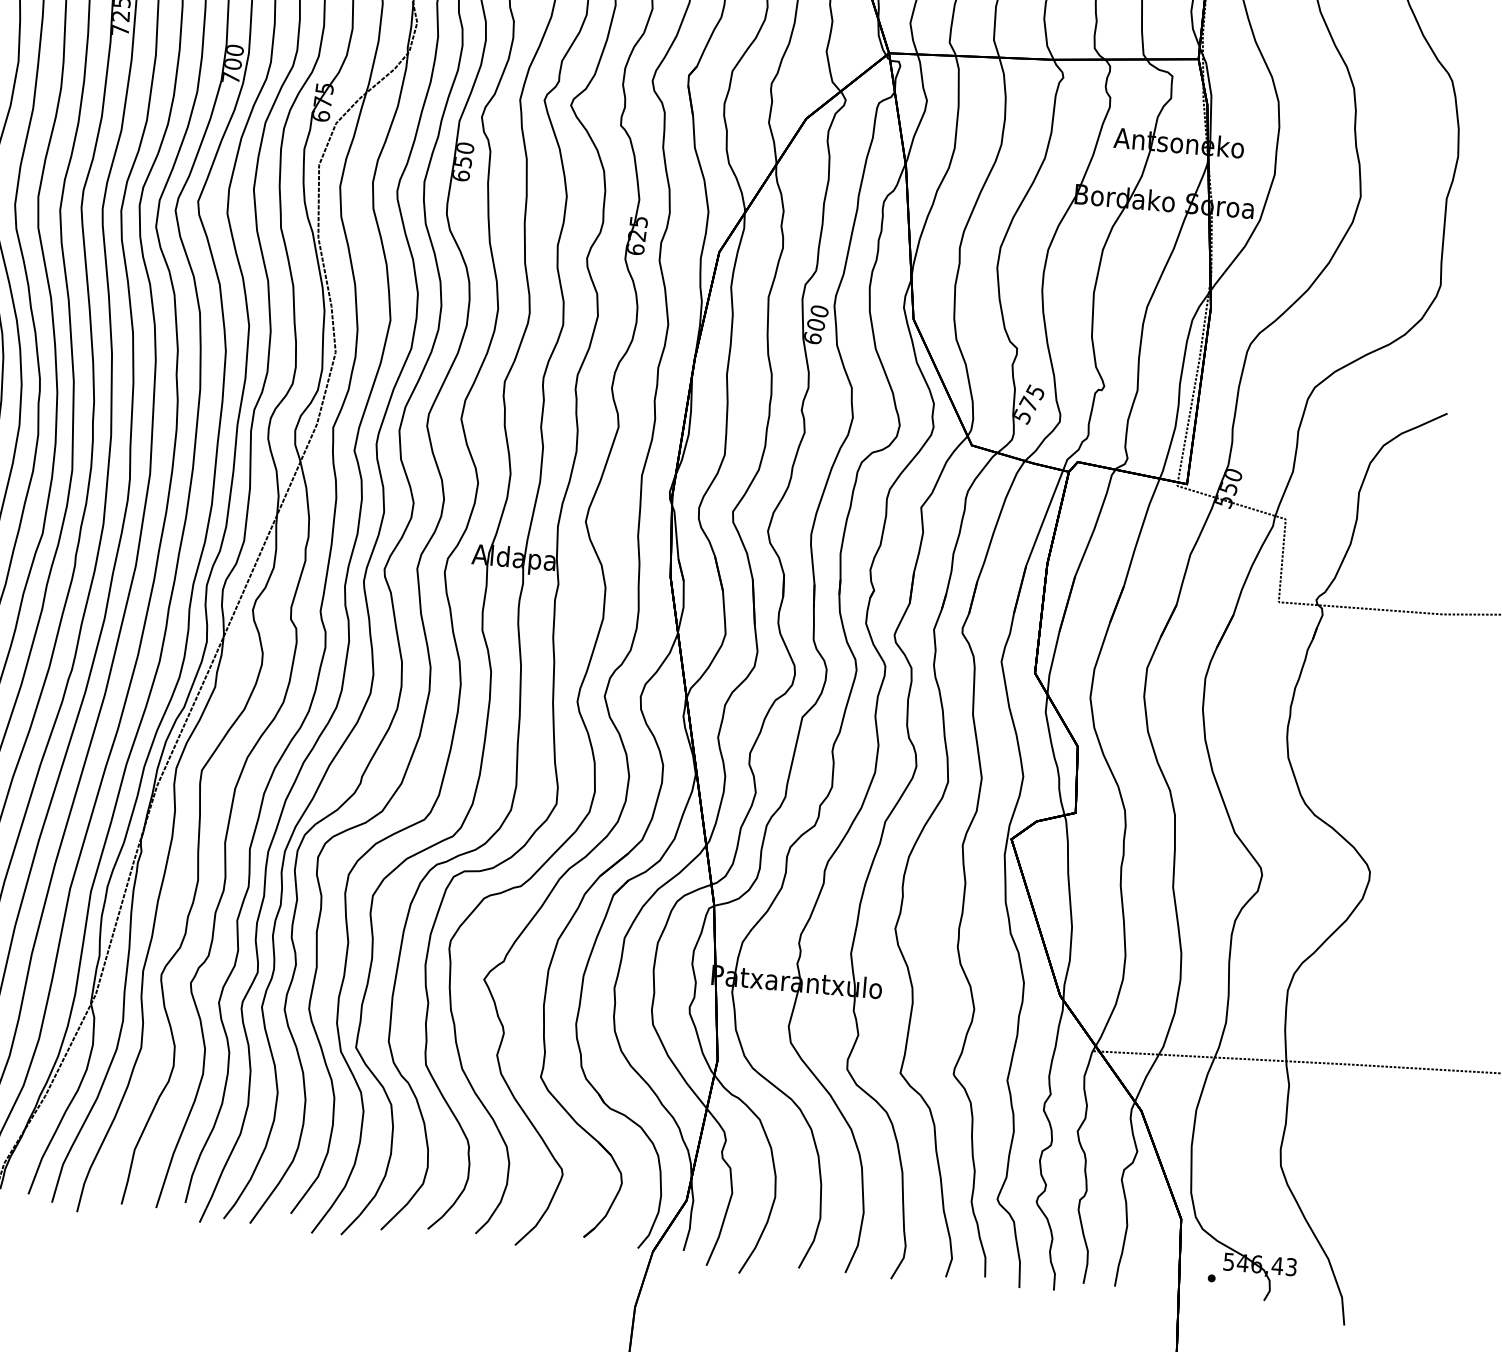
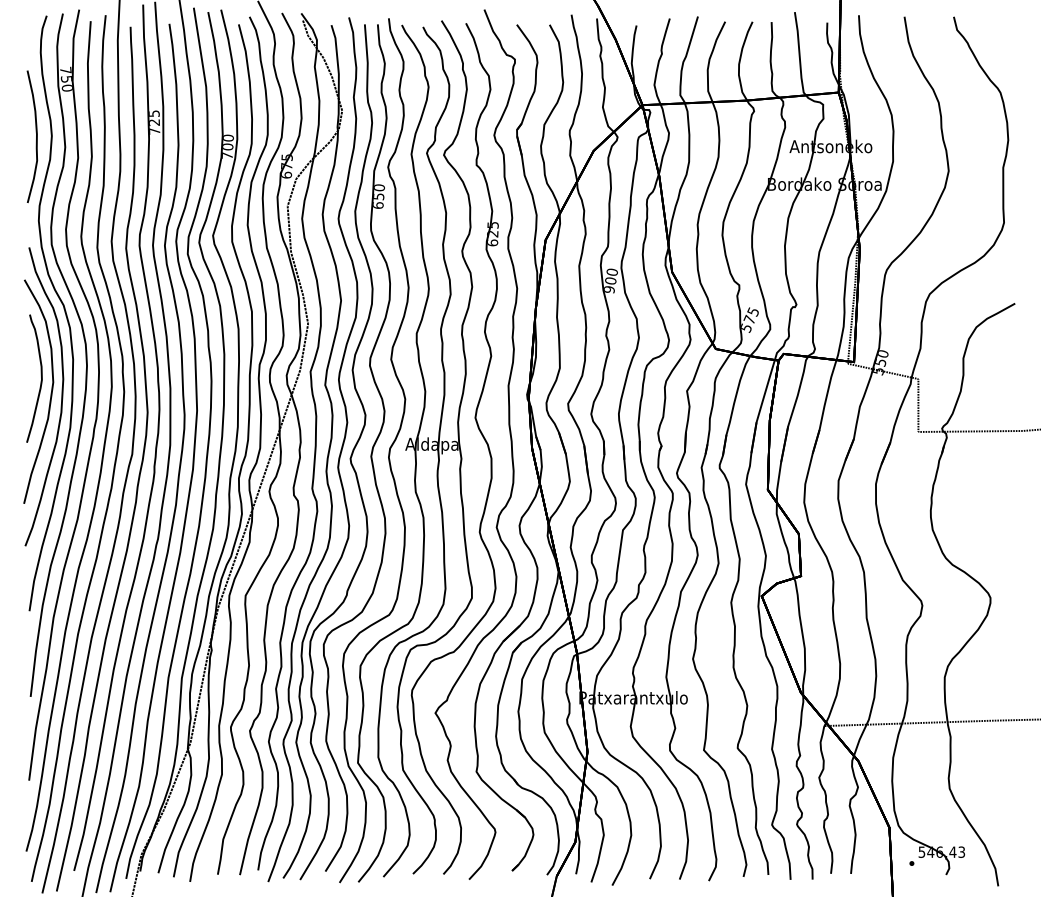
text: (812, 338) -> (609, 289), 600 -> 900

